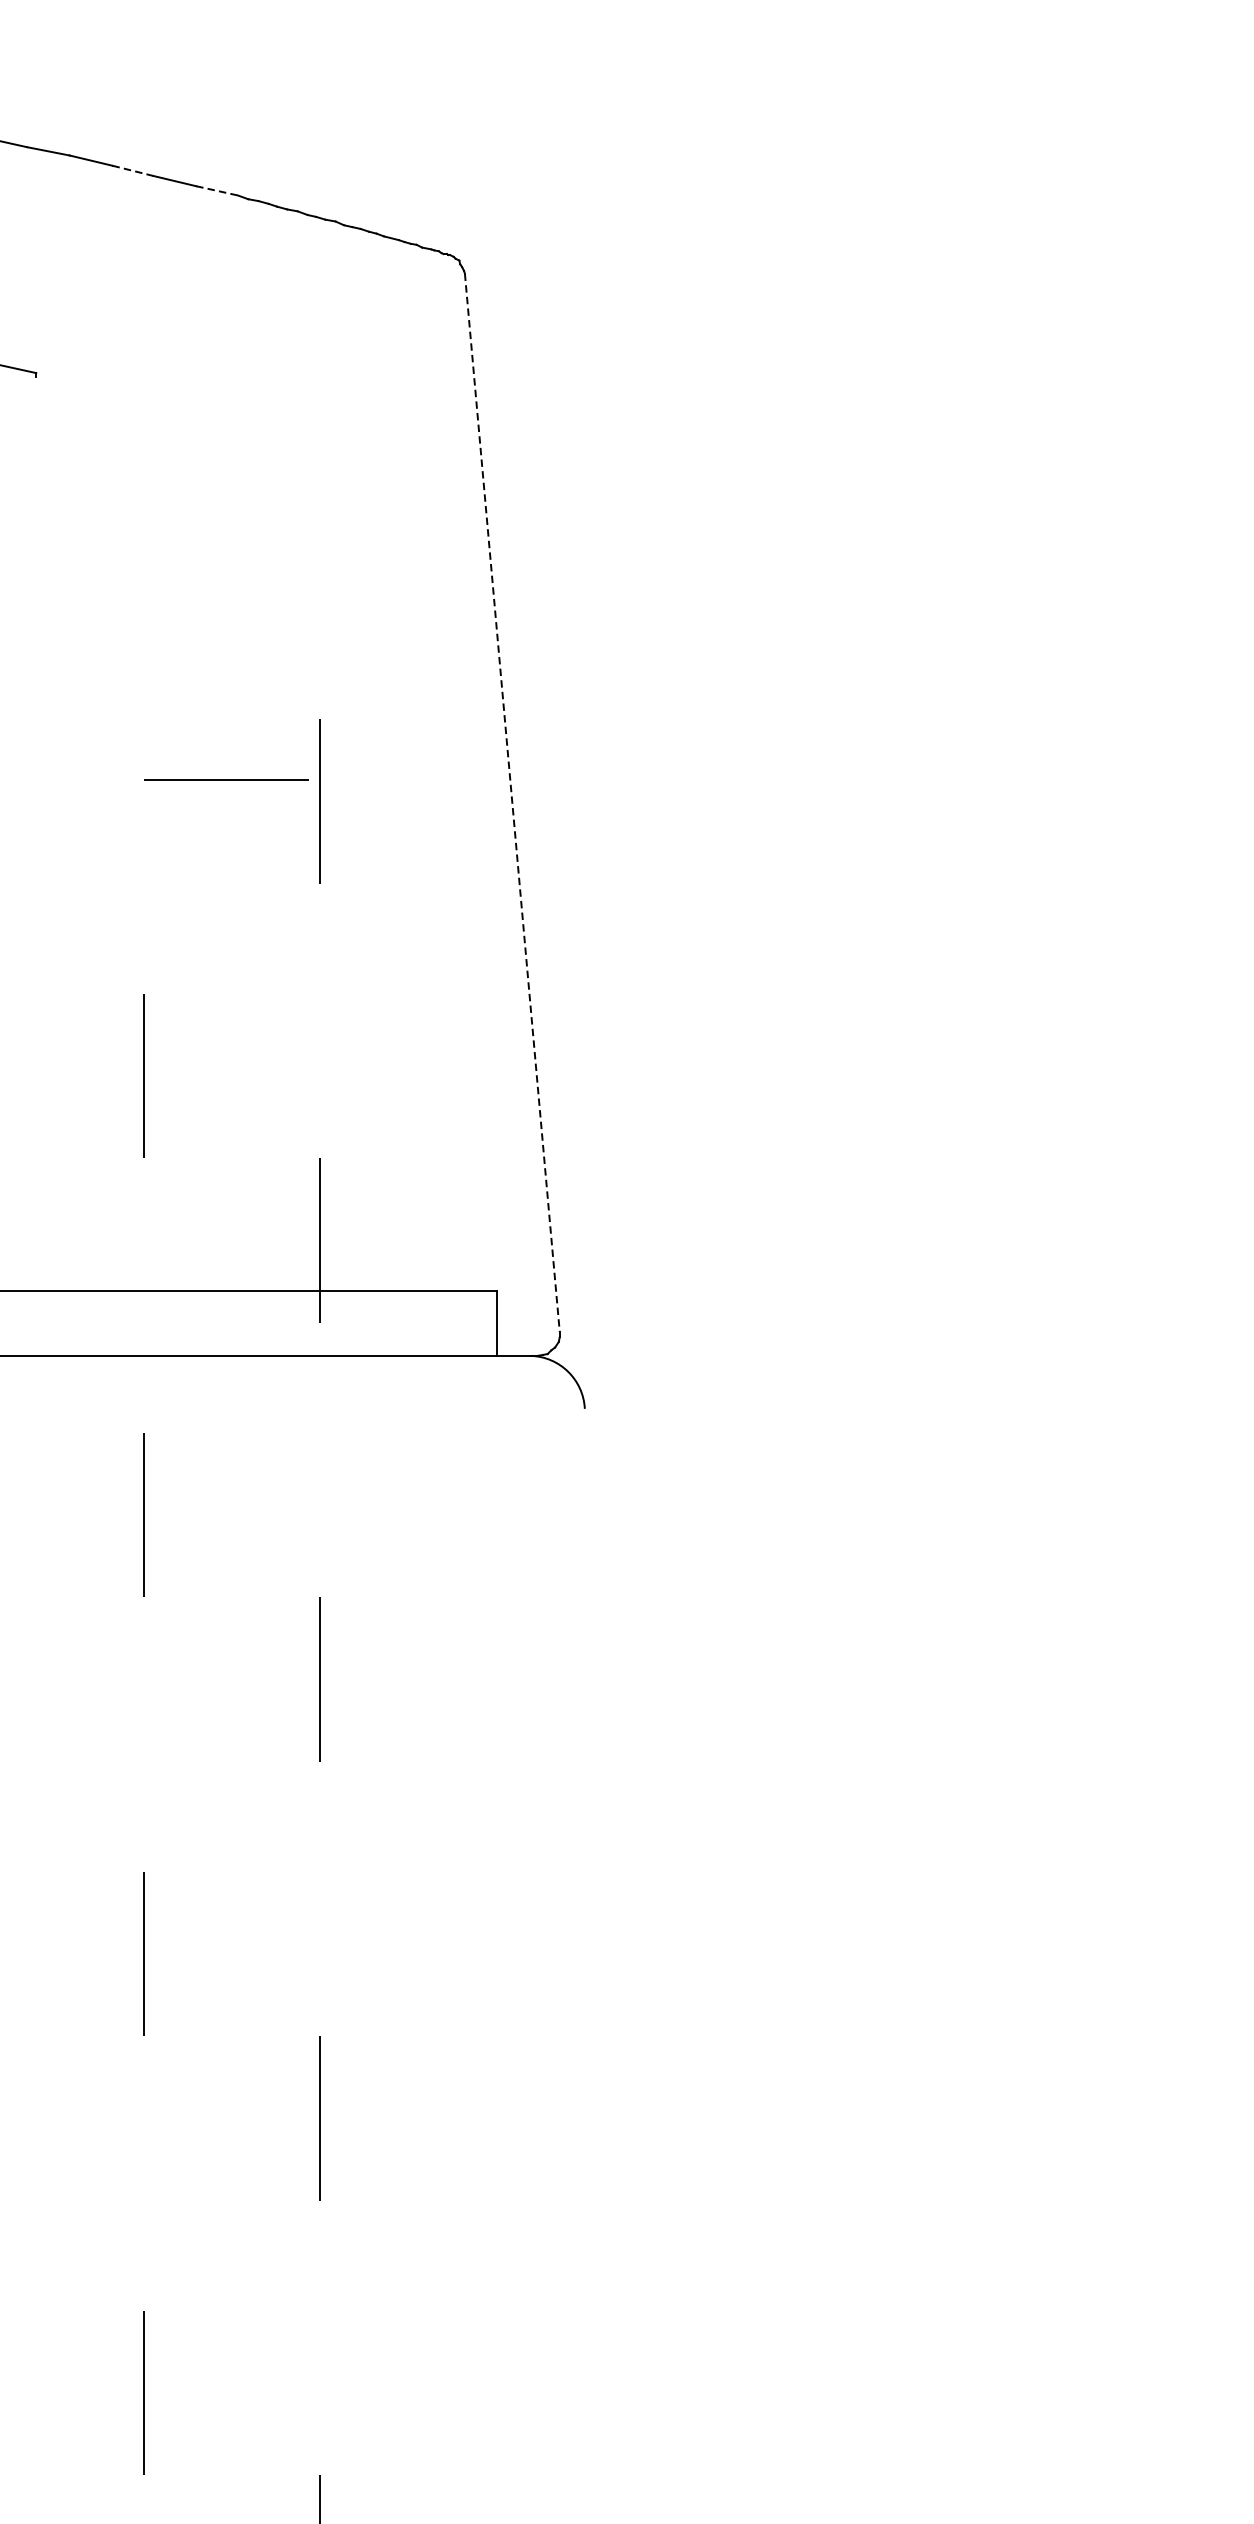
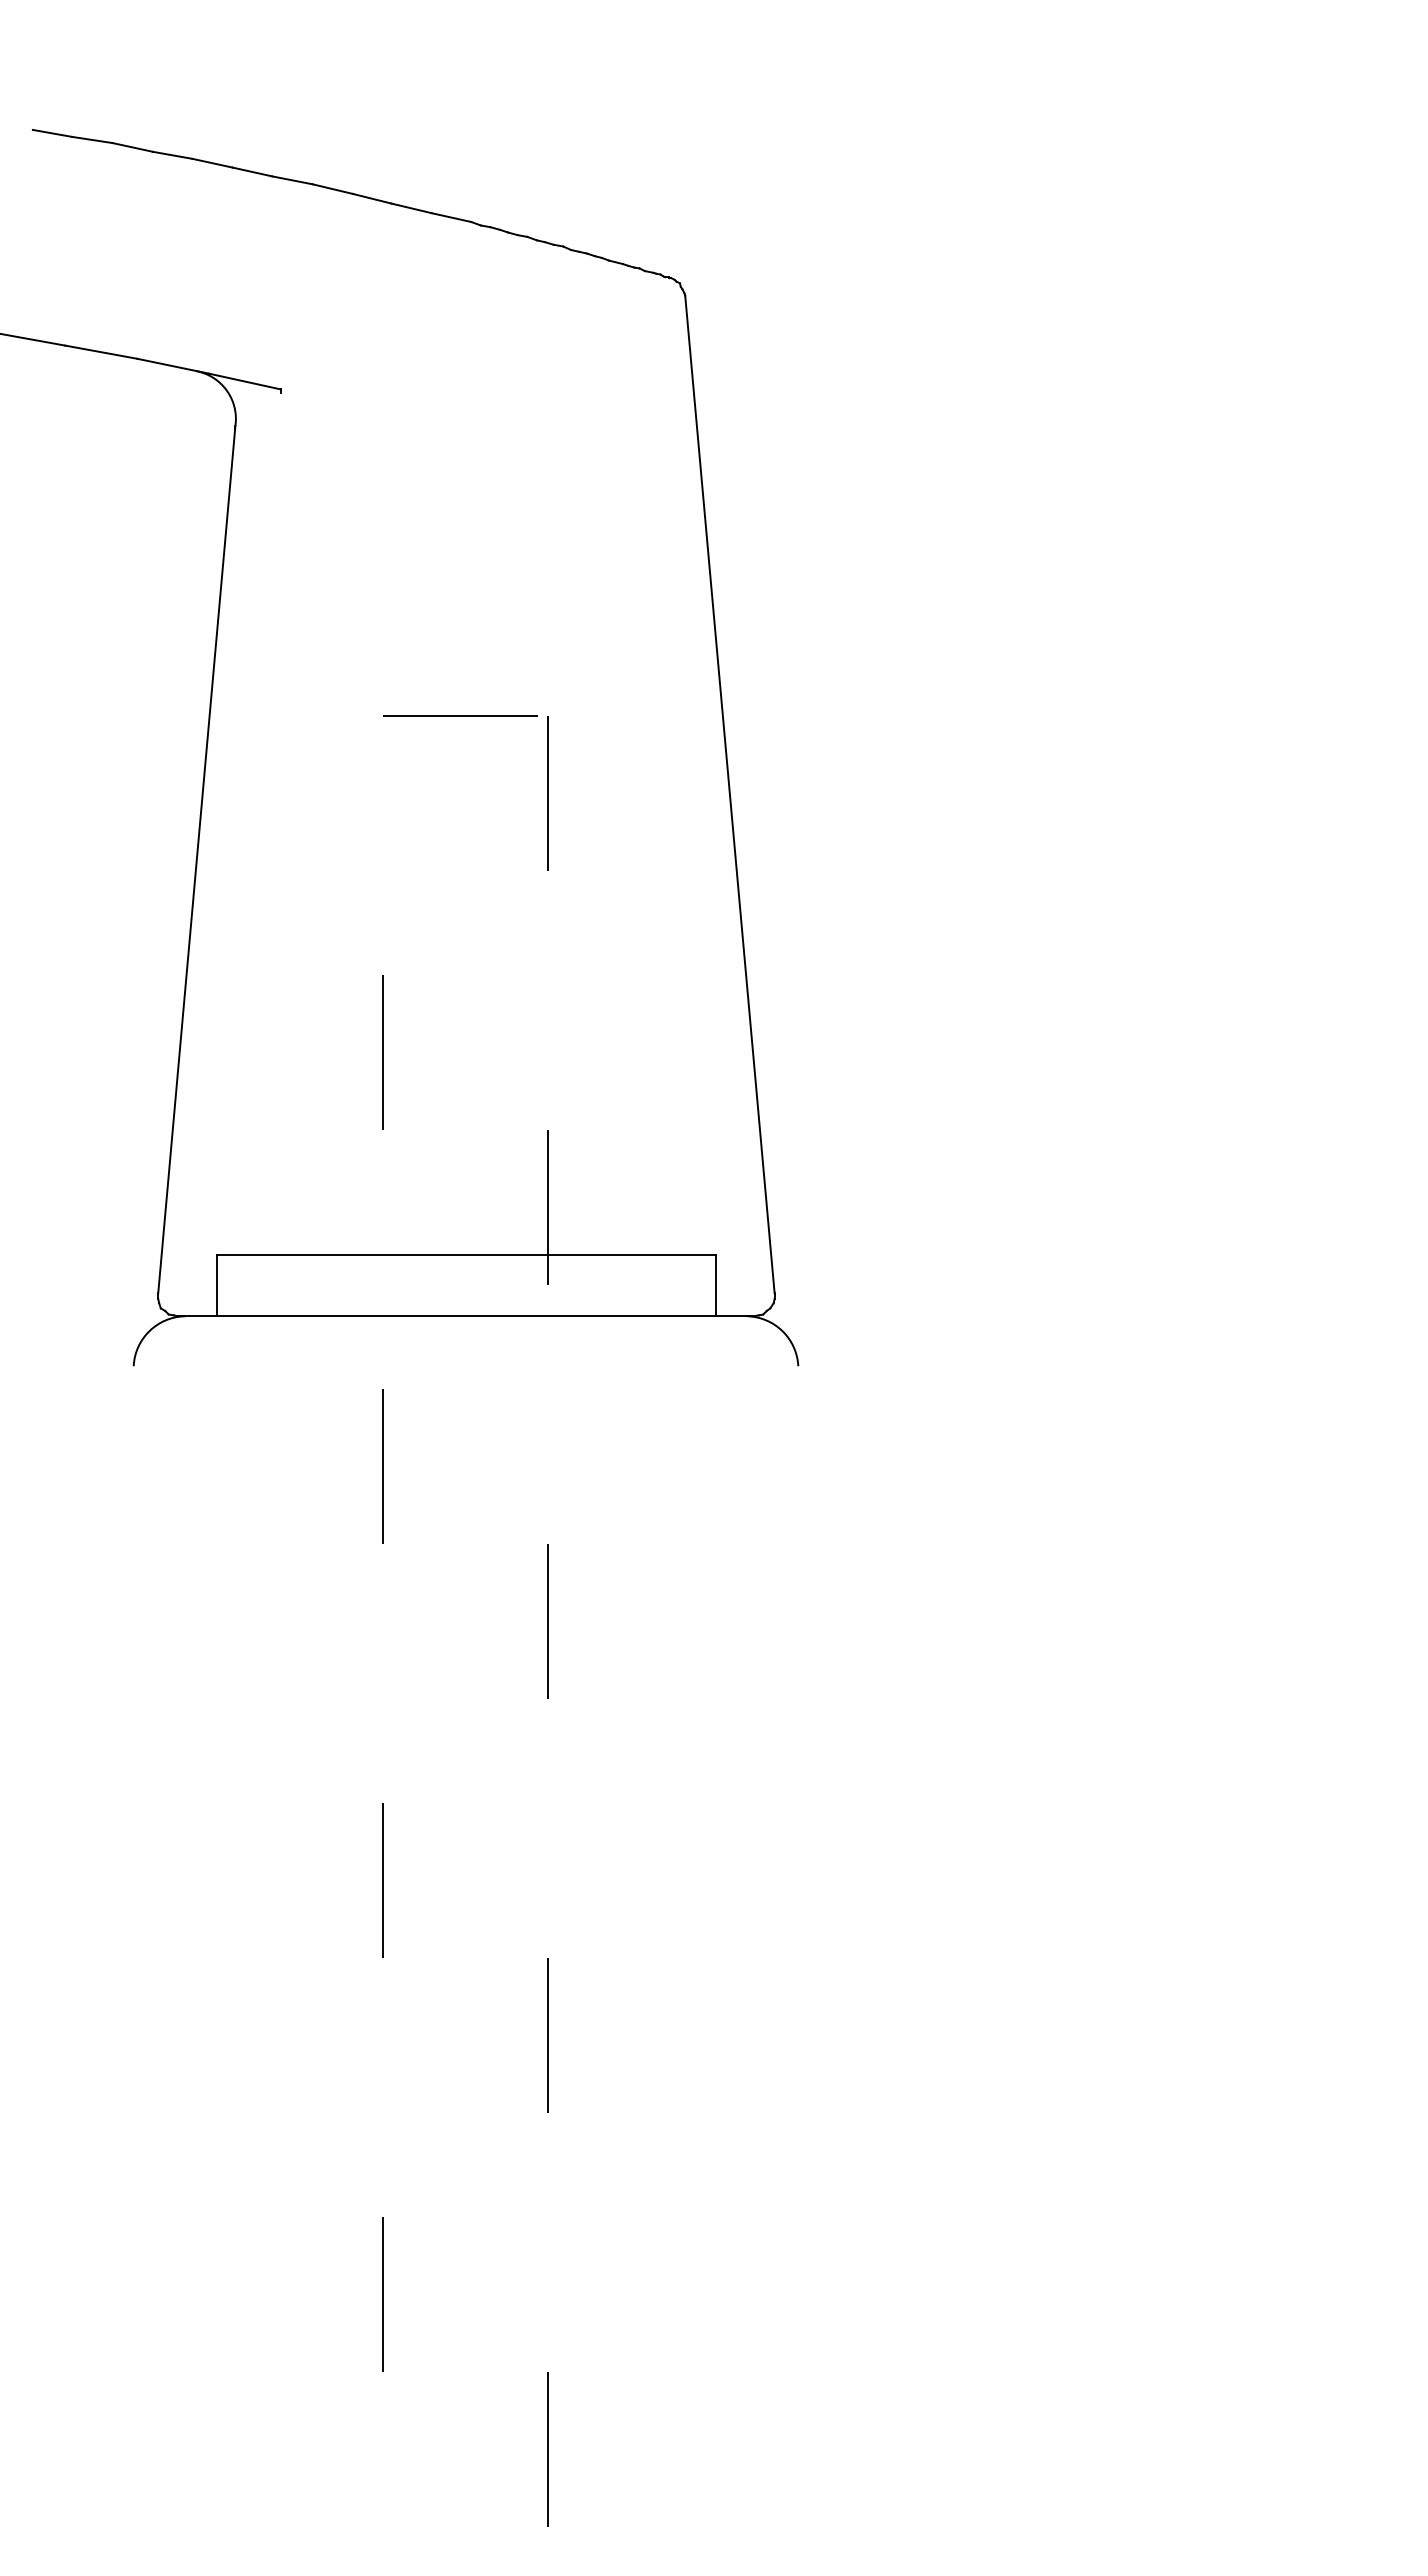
line: (133, 170) -> (372, 198), dashed -> solid
line: (218, 190) -> (452, 217), dashed -> solid
line: (226, 779) -> (460, 715), moved
line: (511, 802) -> (729, 794), dashed -> solid

